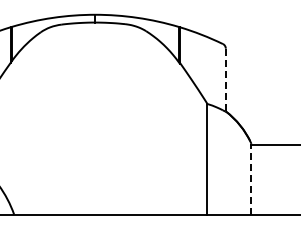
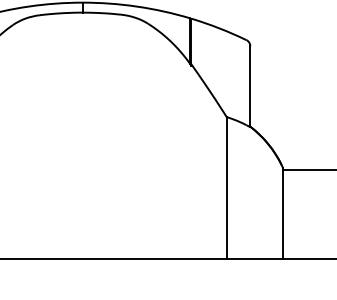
line: (225, 79) -> (249, 85), dashed -> solid
line: (251, 178) -> (283, 212), dashed -> solid

